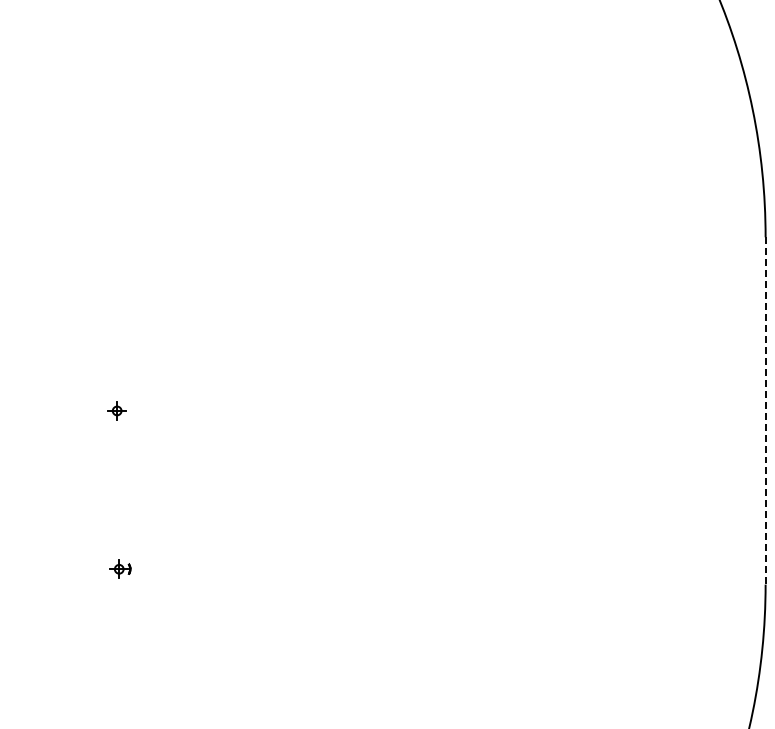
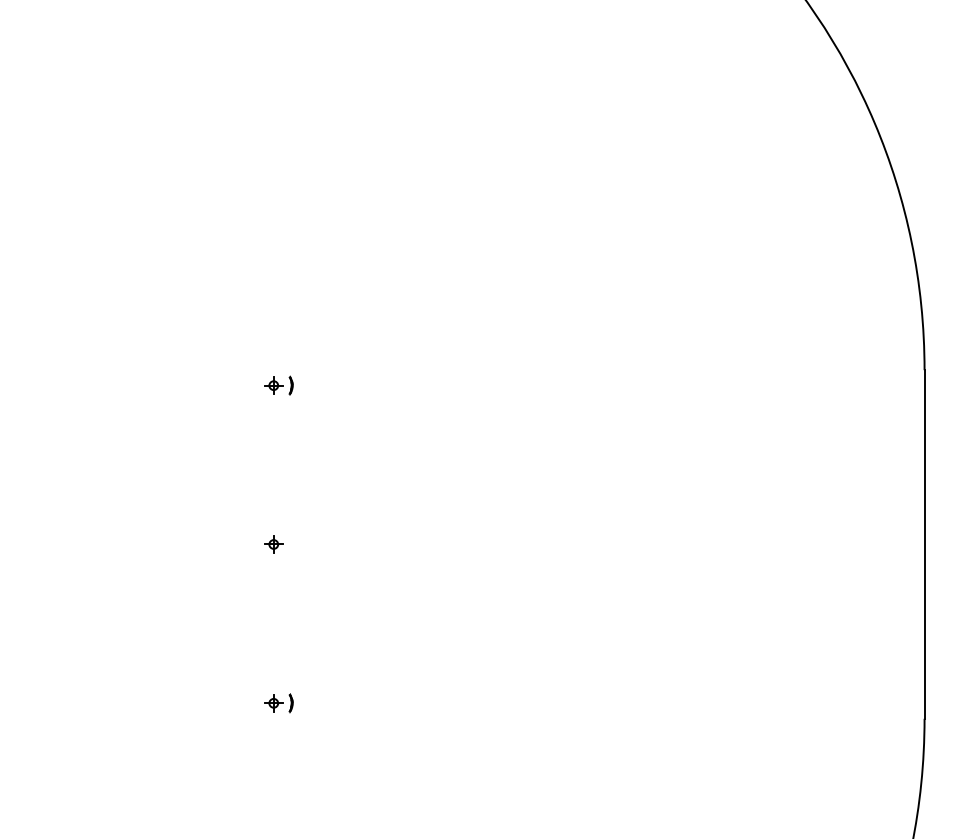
part: (121, 252) -> (278, 385), added
line: (765, 410) -> (924, 544), dashed -> solid
part: (121, 569) -> (278, 703), size x1.67

